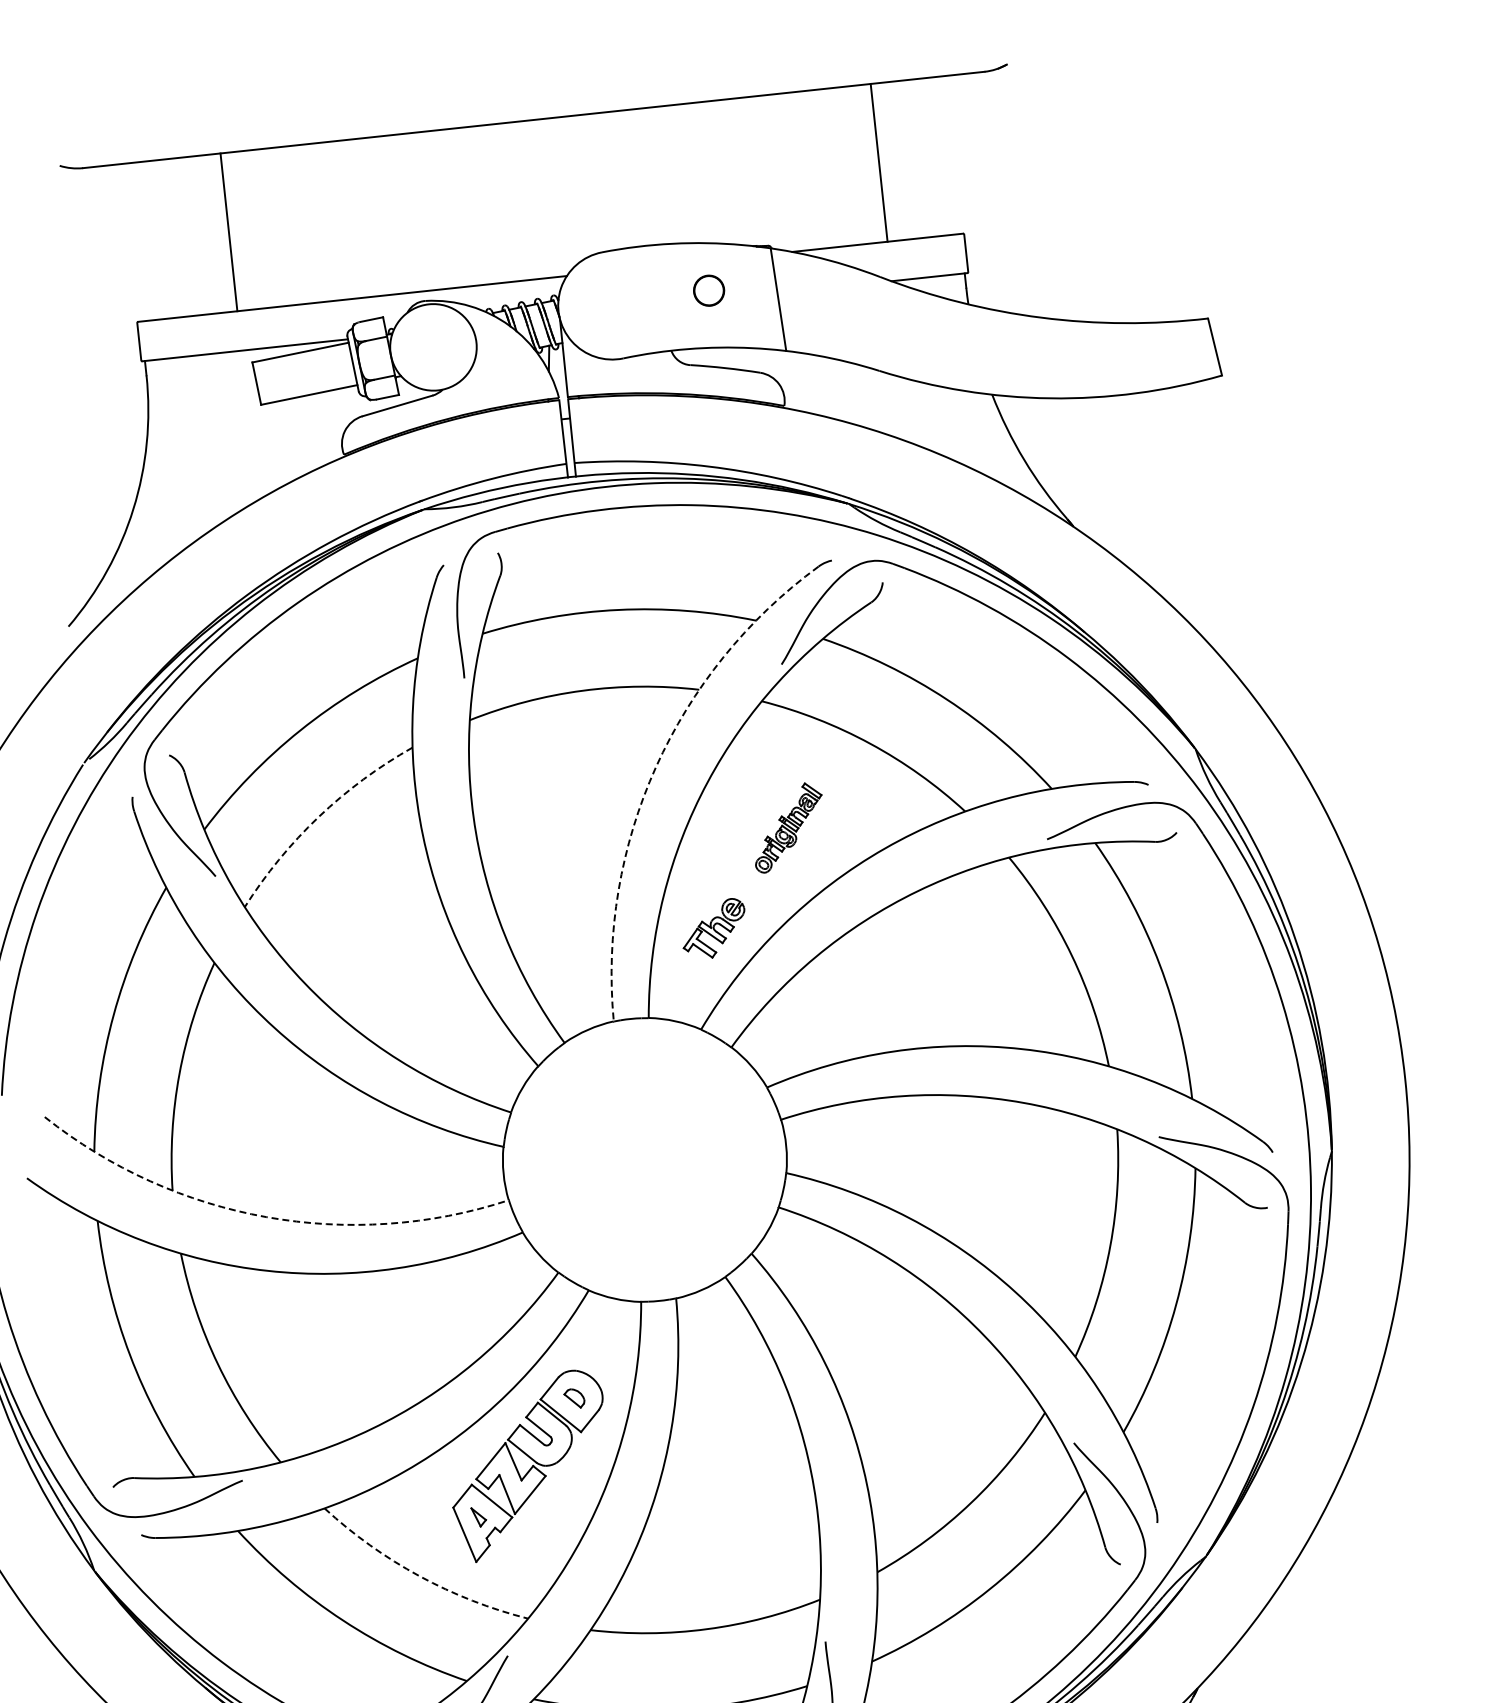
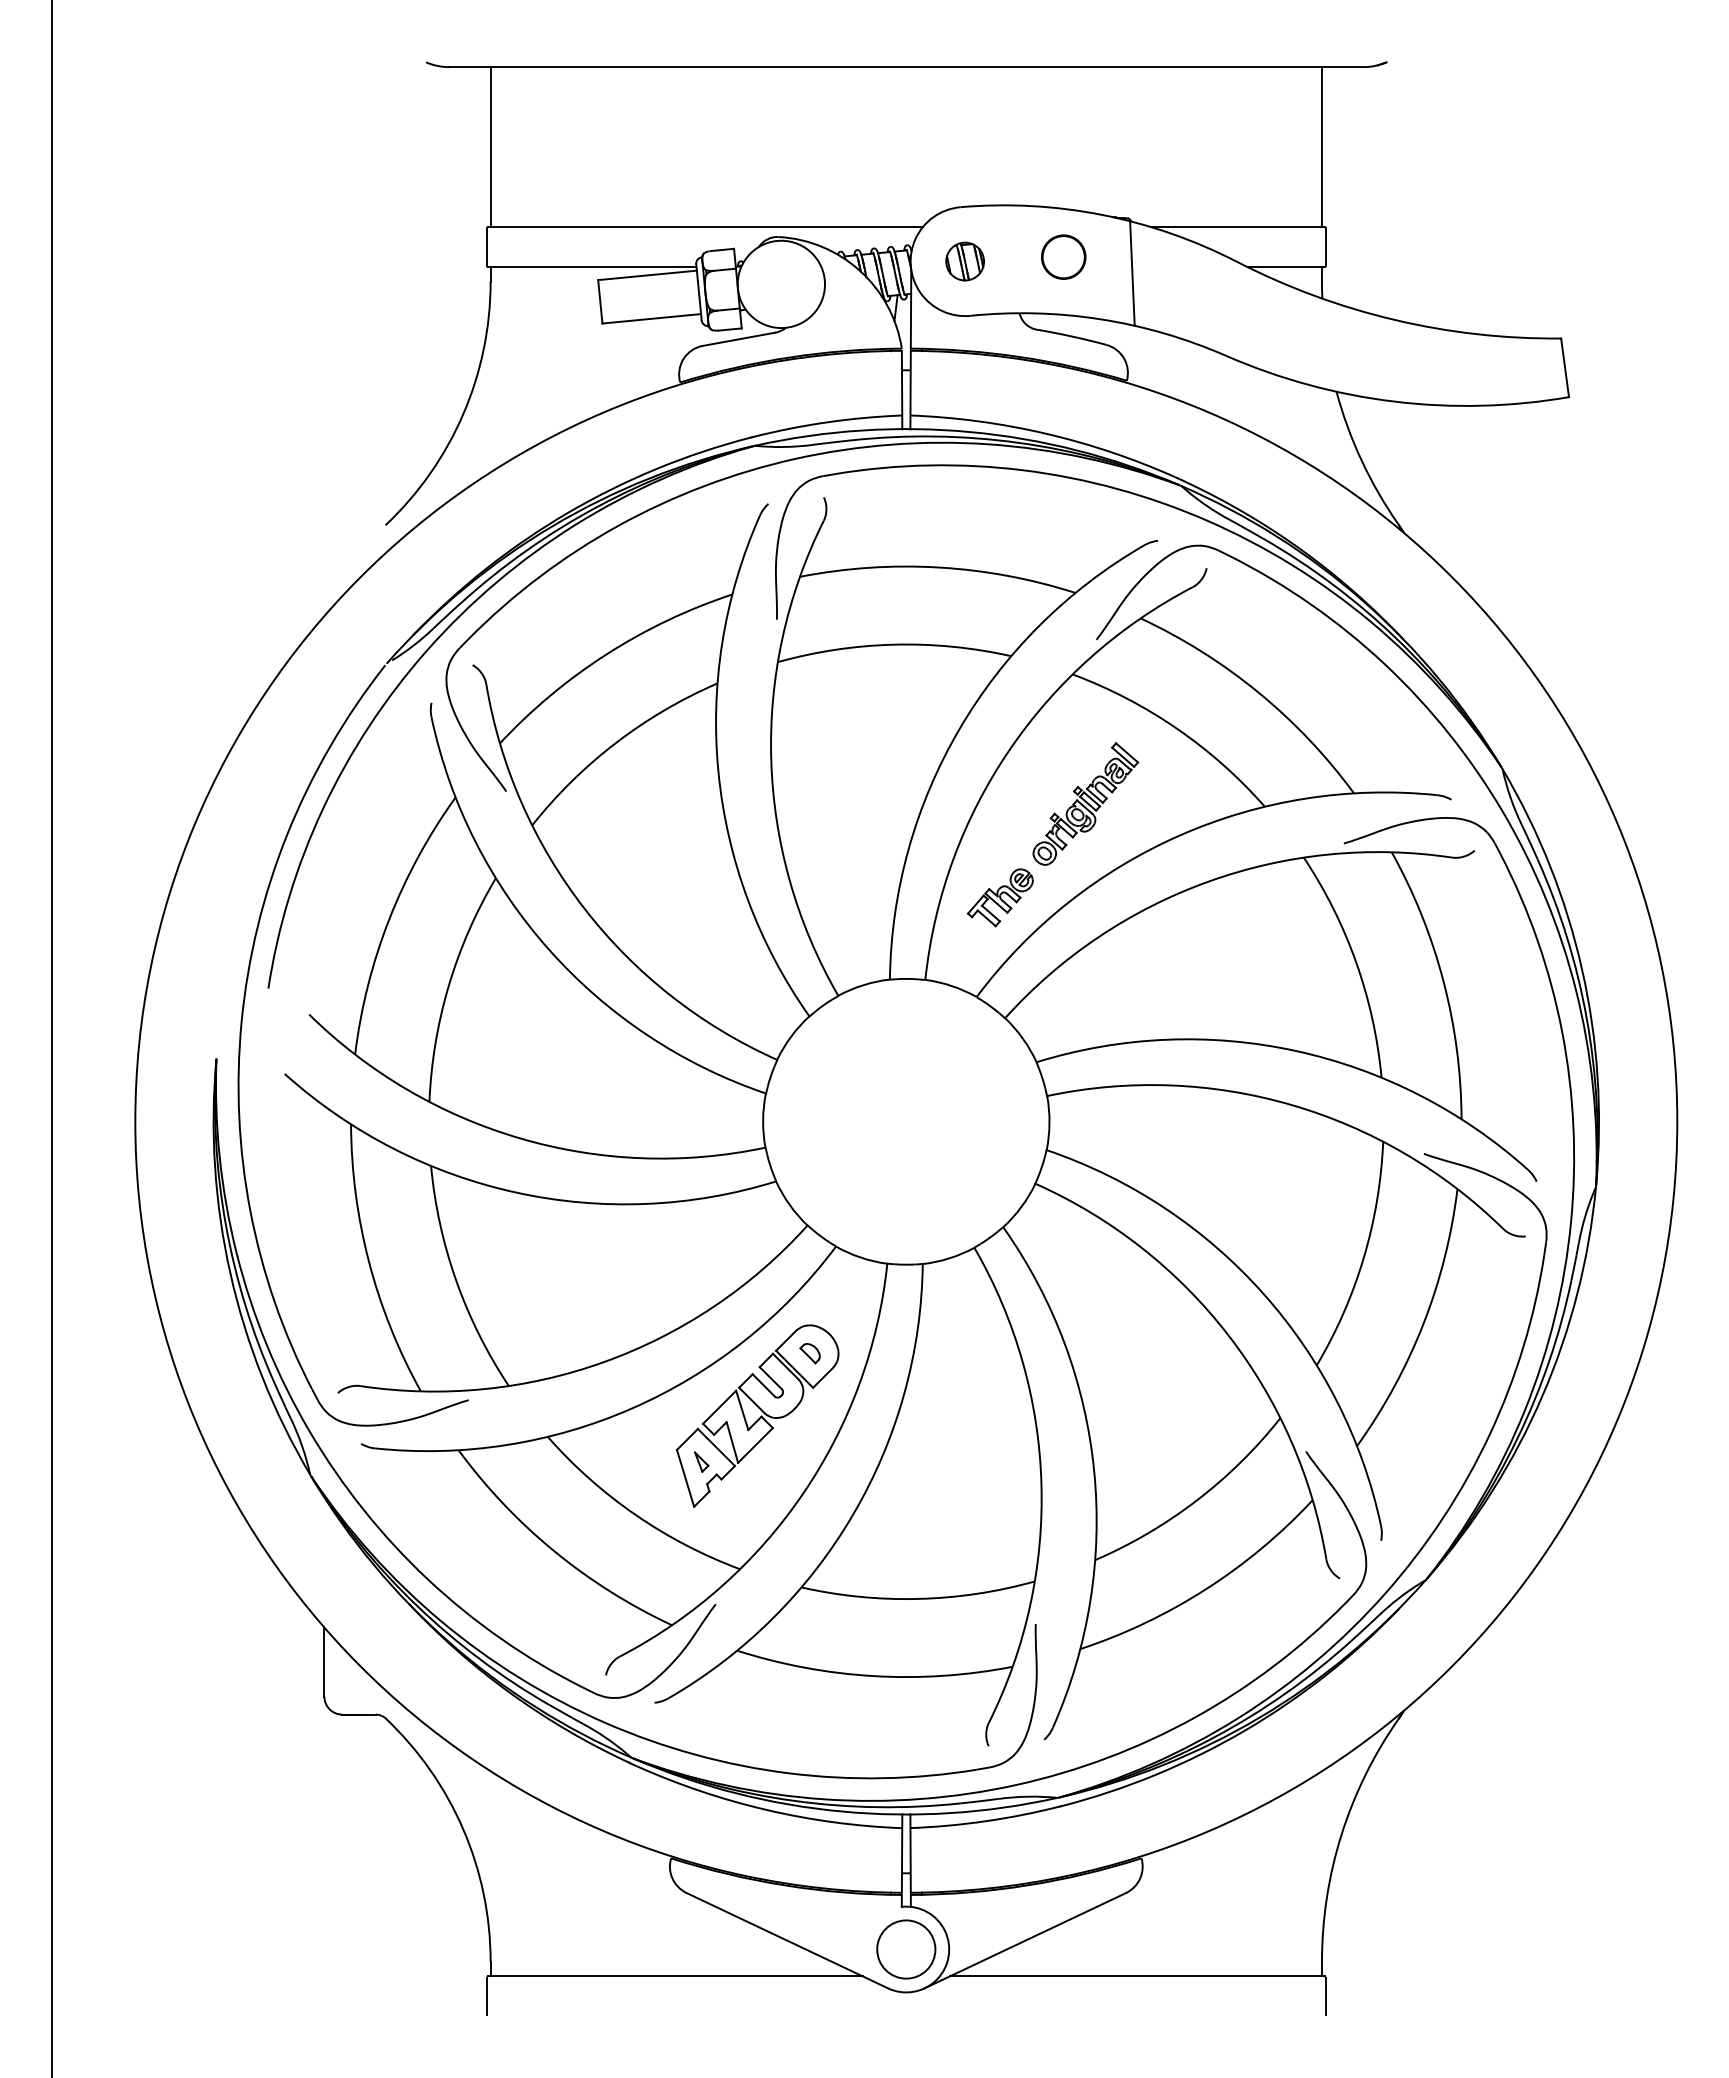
line: (879, 163) -> (1322, 147), moved
line: (228, 232) -> (490, 147), moved
circle: (708, 290) -> (1063, 256), size x1.43
part: (611, 305) -> (964, 261), added
arc: (656, 767) -> (959, 729), dashed -> solid
arc: (319, 816) -> (616, 742), dashed -> solid
part: (788, 827) -> (1085, 803), size x1.43
arc: (266, 1217) -> (520, 1138), dashed -> solid
arc: (419, 1575) -> (635, 1514), dashed -> solid

